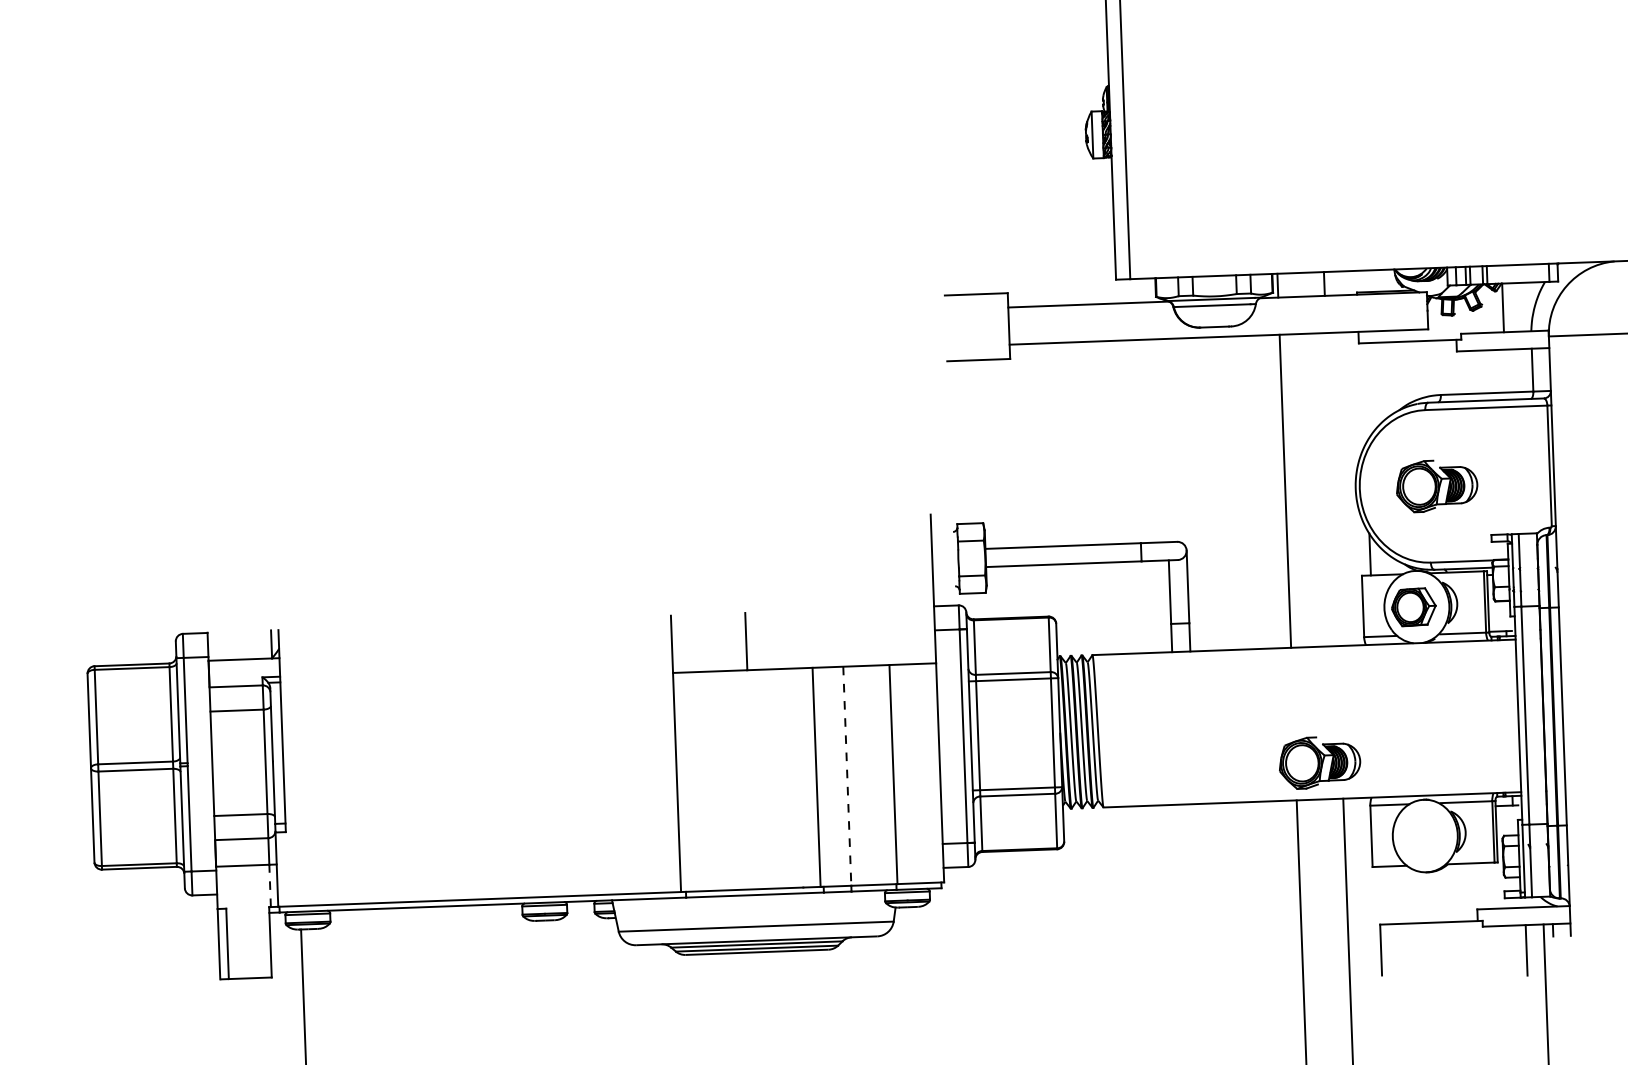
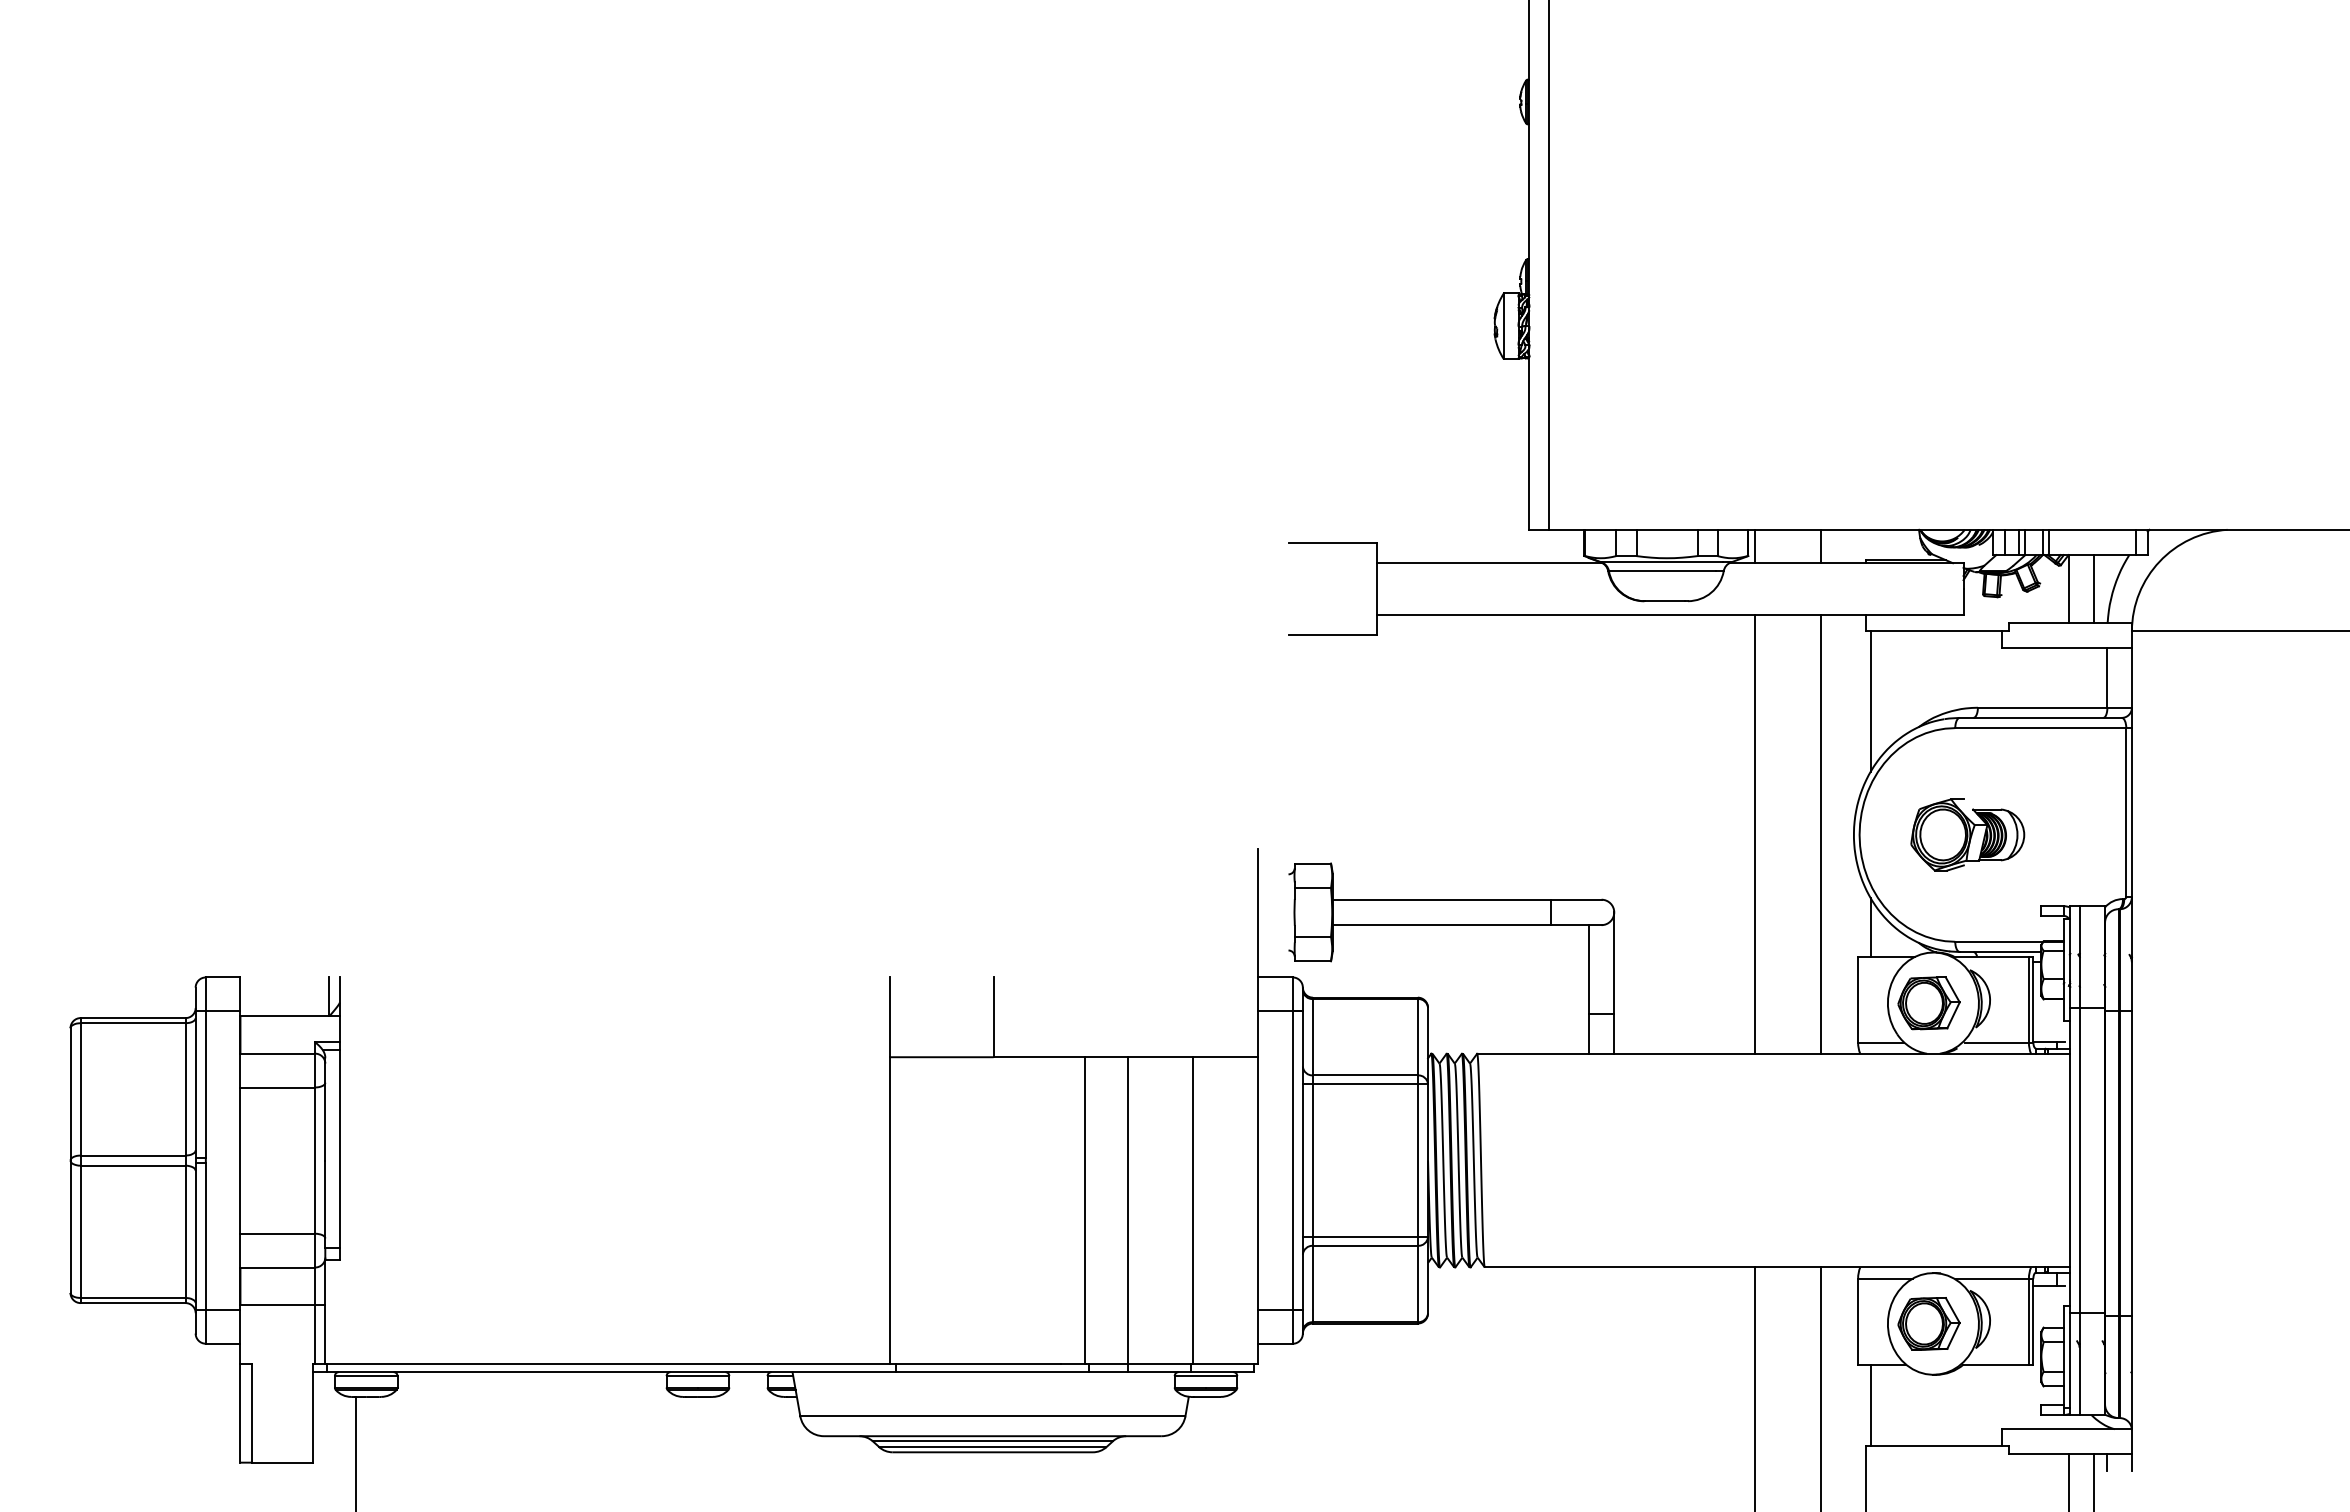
line: (1521, 307) -> (2094, 589), added
line: (1364, 393) -> (1870, 701), added
line: (1331, 489) -> (1820, 834), added
part: (1319, 762) -> (1789, 1215), removed
line: (846, 776) -> (1127, 1211), dashed -> solid
part: (1421, 835) -> (1928, 1323), added
line: (269, 885) -> (314, 1334), dashed -> solid
line: (1382, 895) -> (1870, 1404), added

